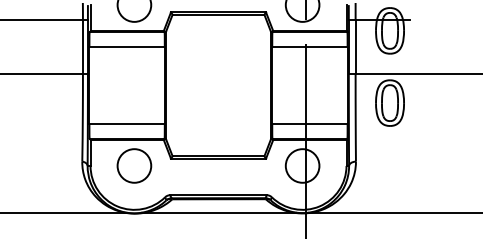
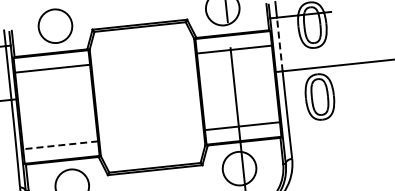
line: (355, 46) -> (279, 44), solid -> dashed
line: (127, 124) -> (61, 145), solid -> dashed

